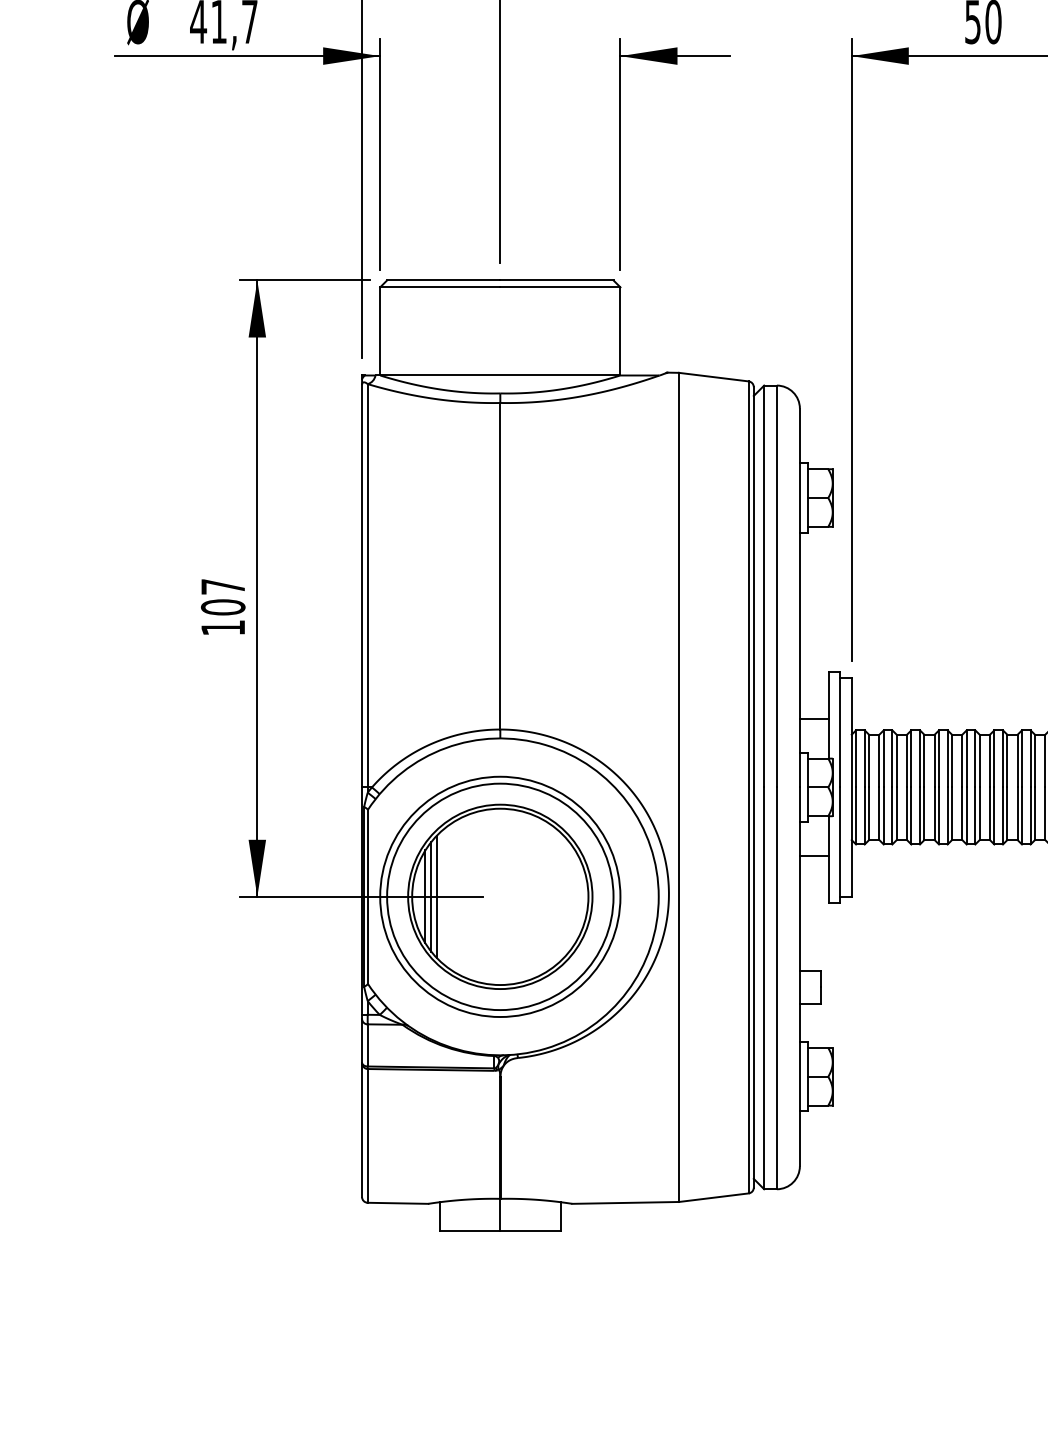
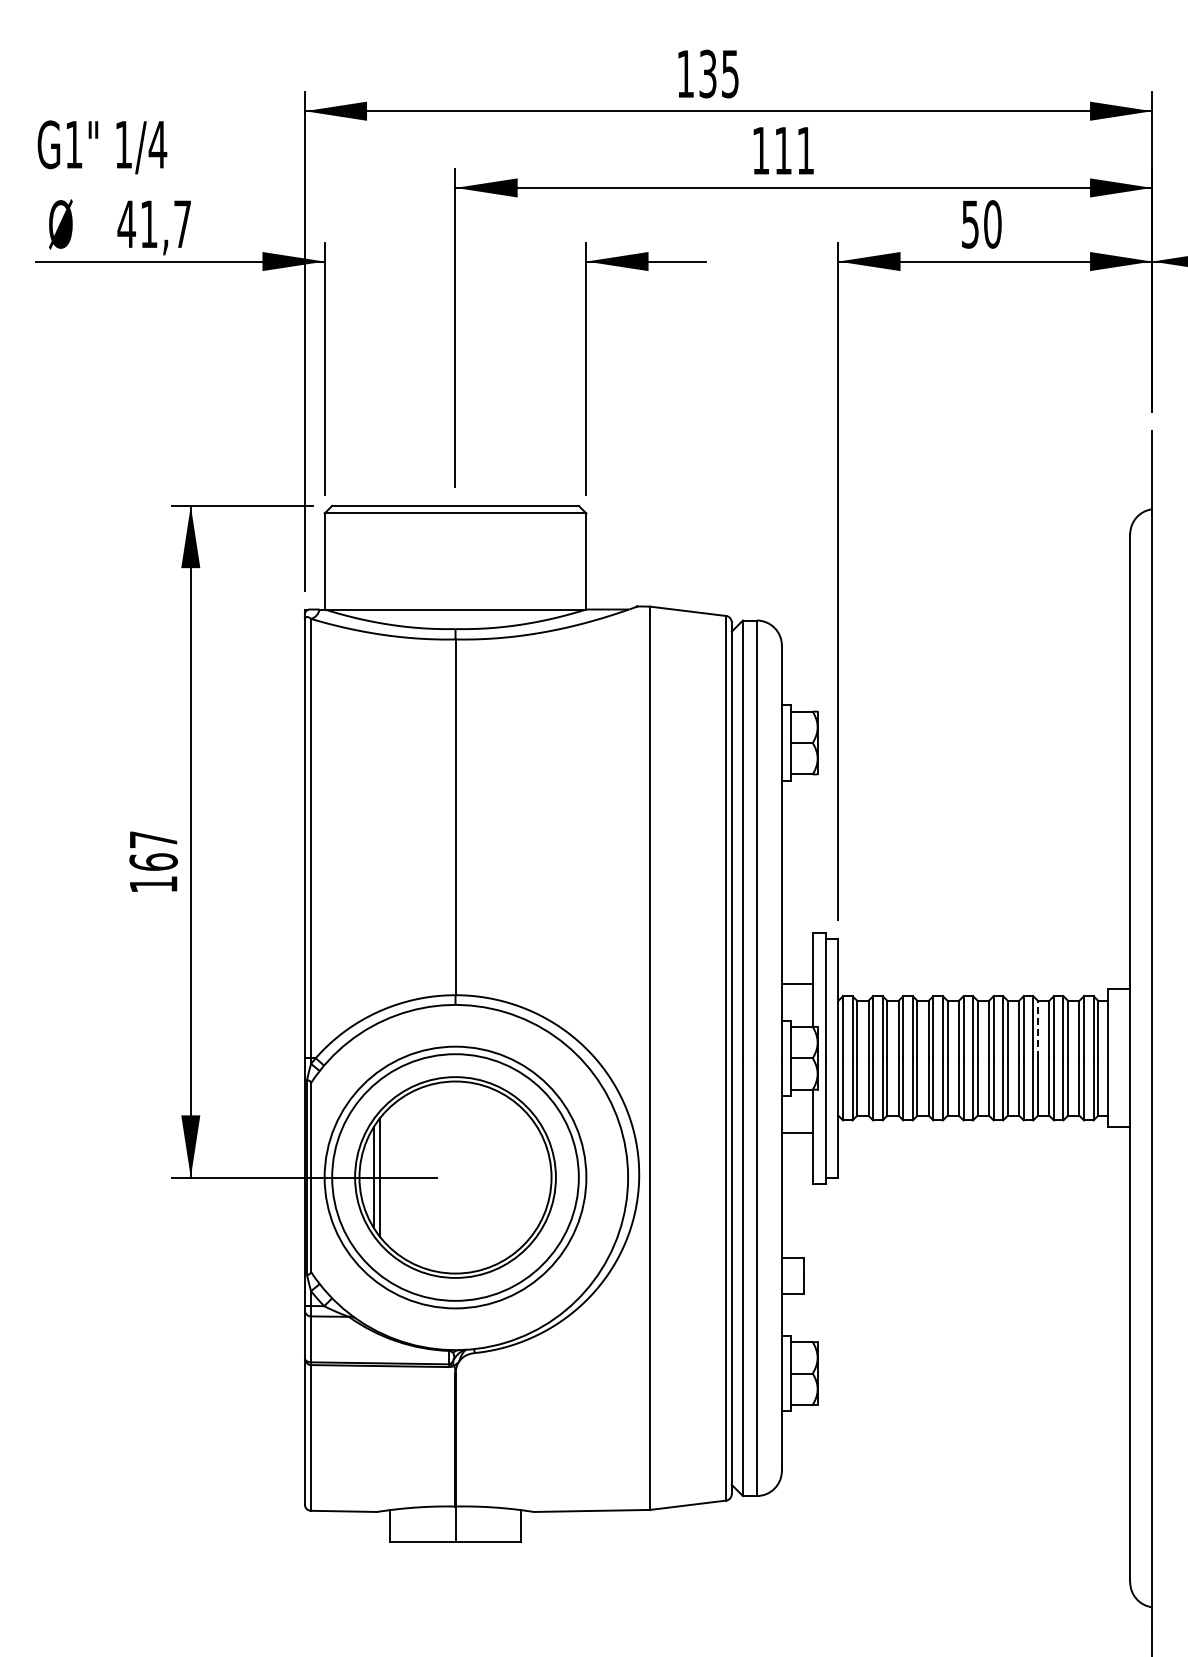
text: (223, 606) -> (153, 861), 107 -> 167
line: (1034, 760) -> (1037, 1029), solid -> dashed
line: (436, 896) -> (386, 1177), removed

